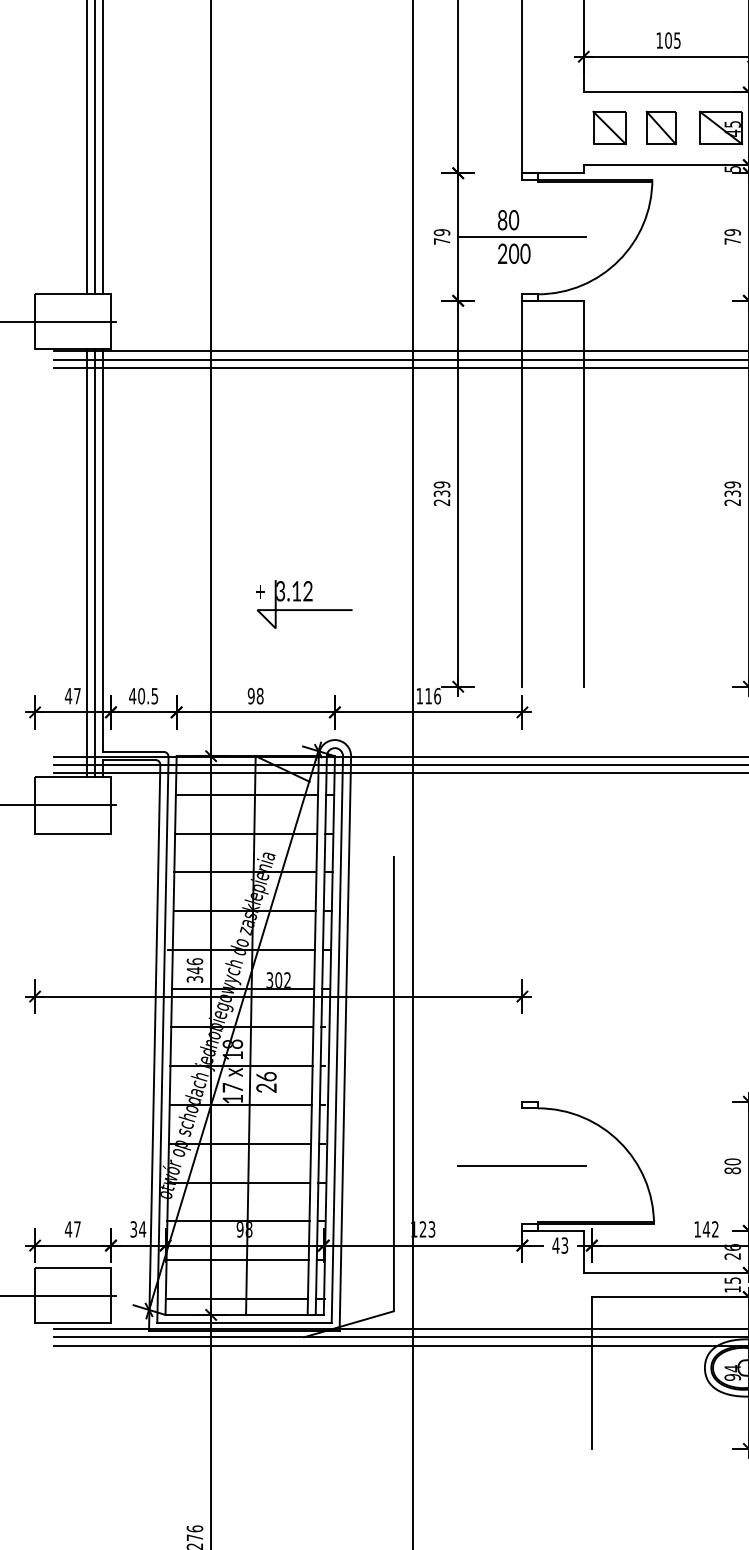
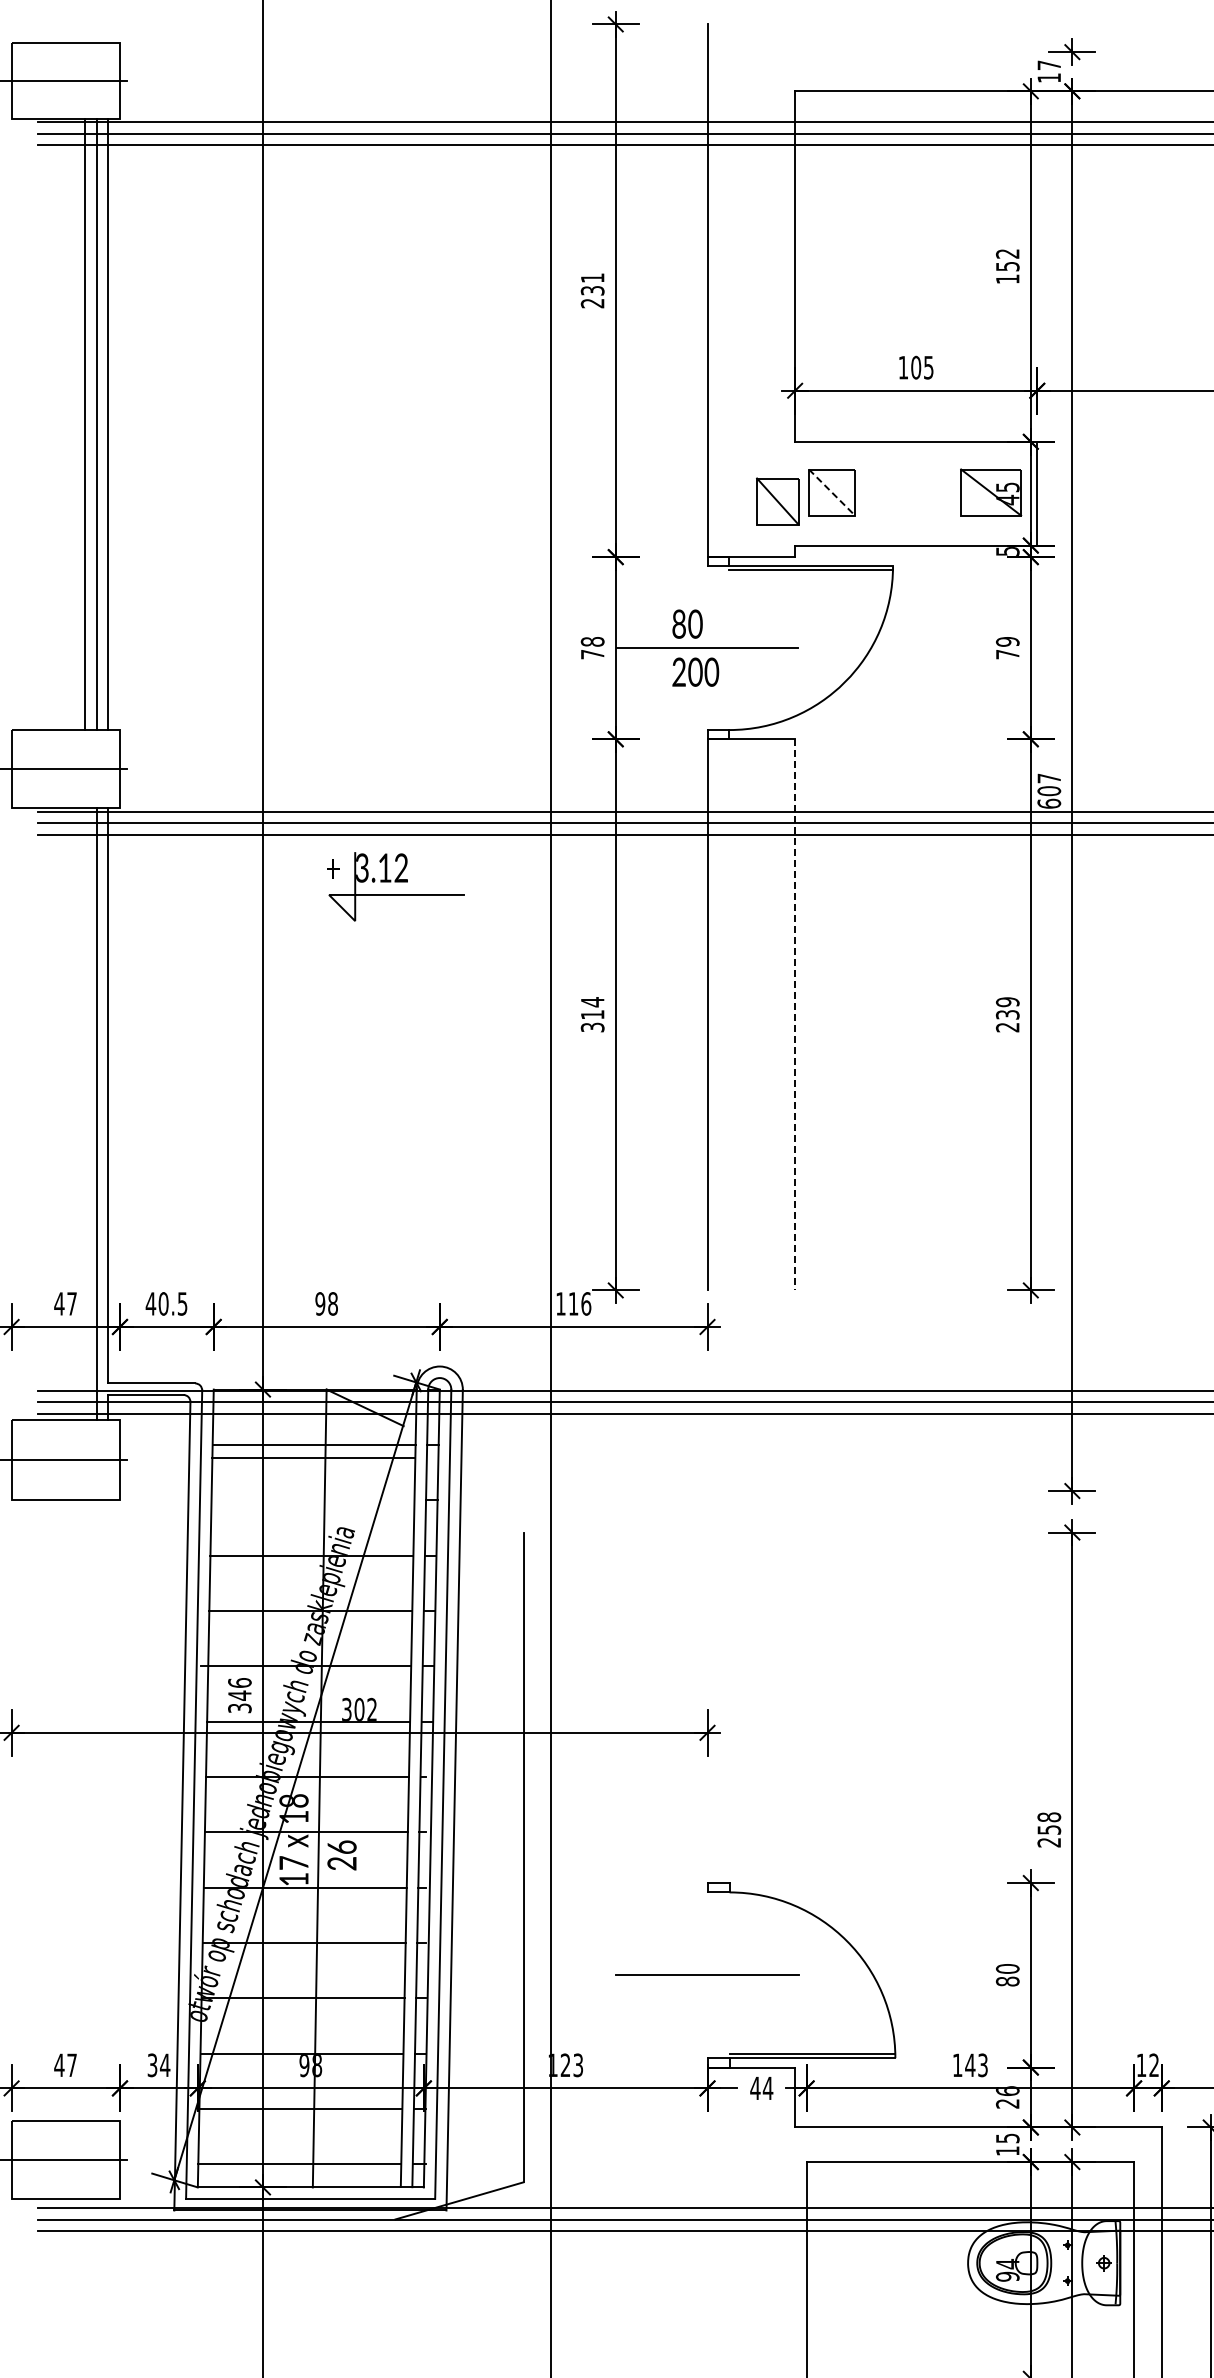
line: (609, 127) -> (832, 492), solid -> dashed
part: (661, 127) -> (777, 501), moved
text: (441, 232) -> (592, 641), 79 -> 78
text: (441, 493) -> (592, 1014), 239 -> 314
line: (584, 493) -> (795, 1014), solid -> dashed
line: (86, 562) -> (85, 1113), removed
part: (303, 604) -> (395, 886), moved
line: (245, 833) -> (312, 1458), moved
text: (715, 1229) -> (982, 2065), 142 -> 143
text: (564, 1245) -> (767, 2088), 43 -> 44

